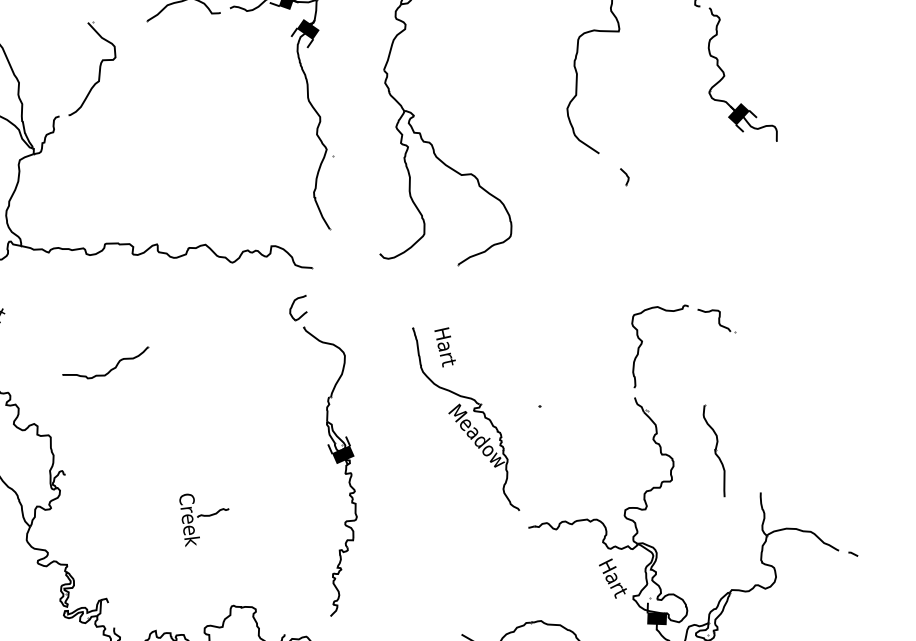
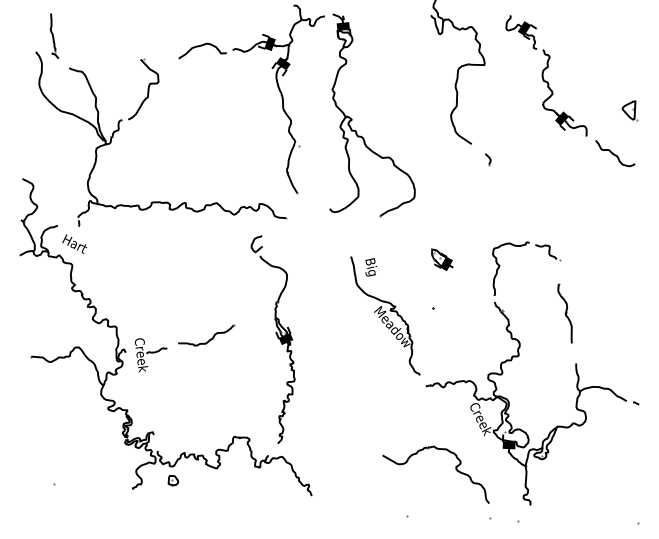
part: (843, 101) -> (629, 110), added
curve: (819, 168) -> (614, 153), added
part: (554, 331) -> (442, 259), added
text: (444, 347) -> (371, 269), Hart -> Big
part: (106, 362) -> (206, 335), moved
part: (713, 450) -> (564, 313), moved
part: (322, 455) -> (272, 339), moved
part: (205, 520) -> (151, 355), moved
text: (612, 579) -> (480, 419), Hart -> Creek

